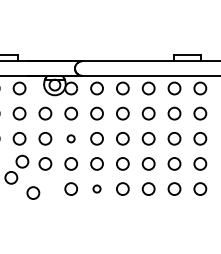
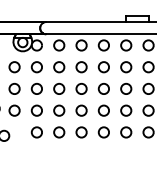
circle: (70, 138) -> (36, 88), size x1.67
circle: (96, 188) -> (58, 131), size x1.67

